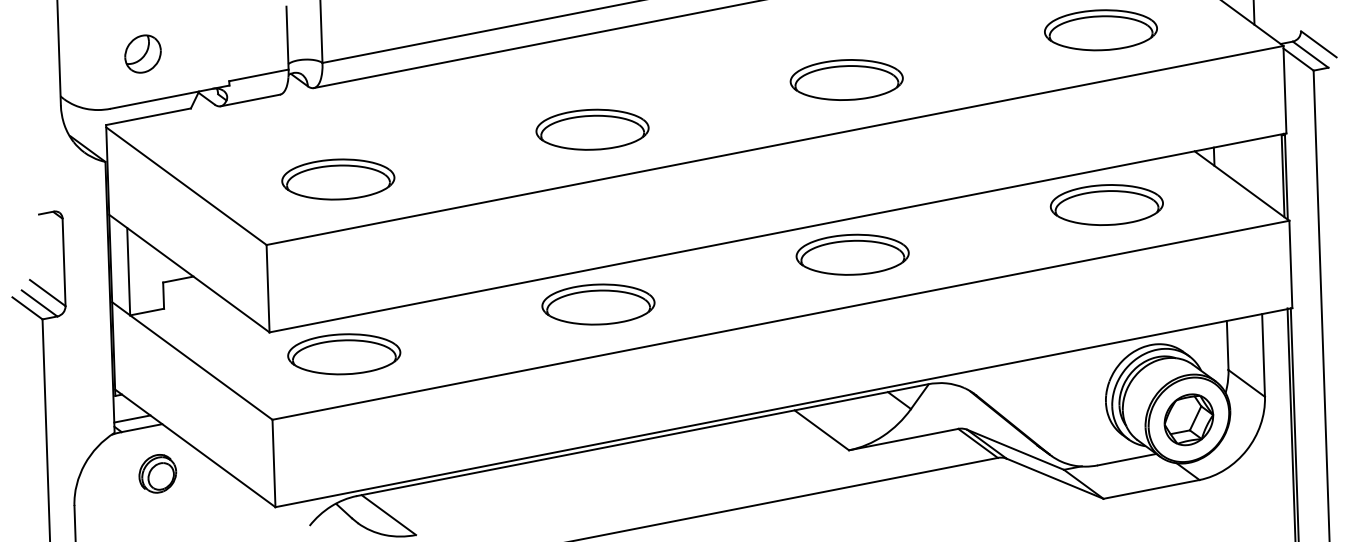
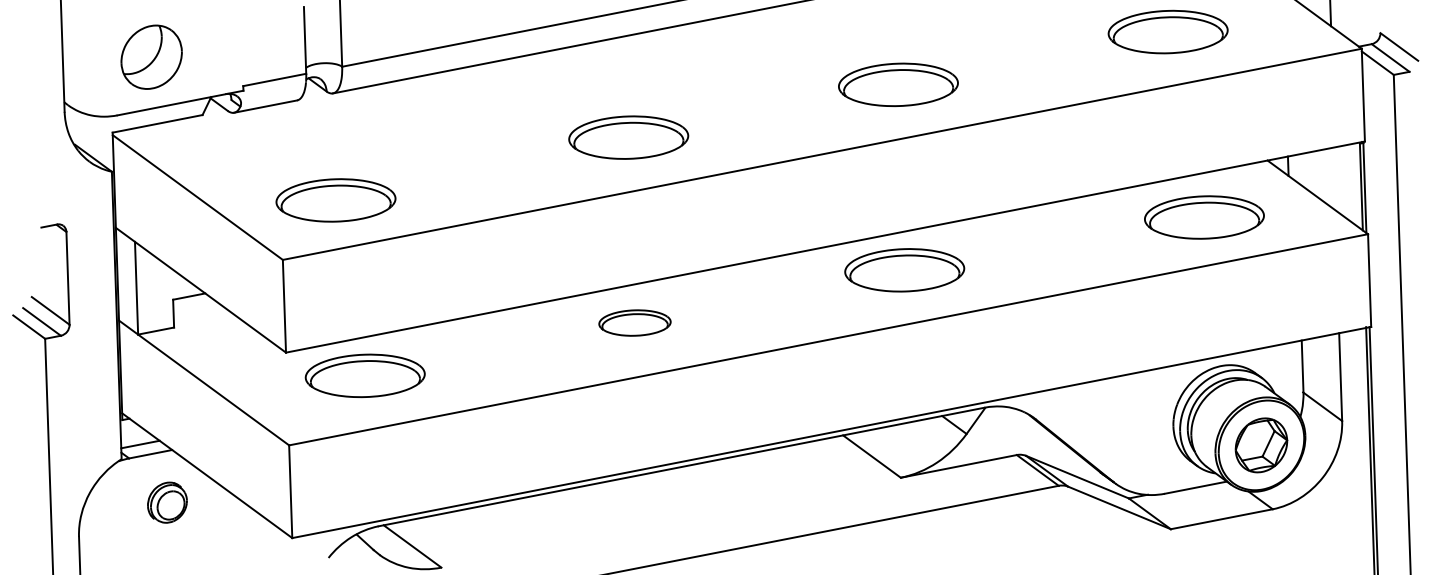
part: (142, 54) -> (151, 57), size x1.6
part: (337, 179) -> (335, 200), moved
part: (1106, 205) -> (1204, 217), moved
part: (598, 303) -> (634, 322), size x0.6

